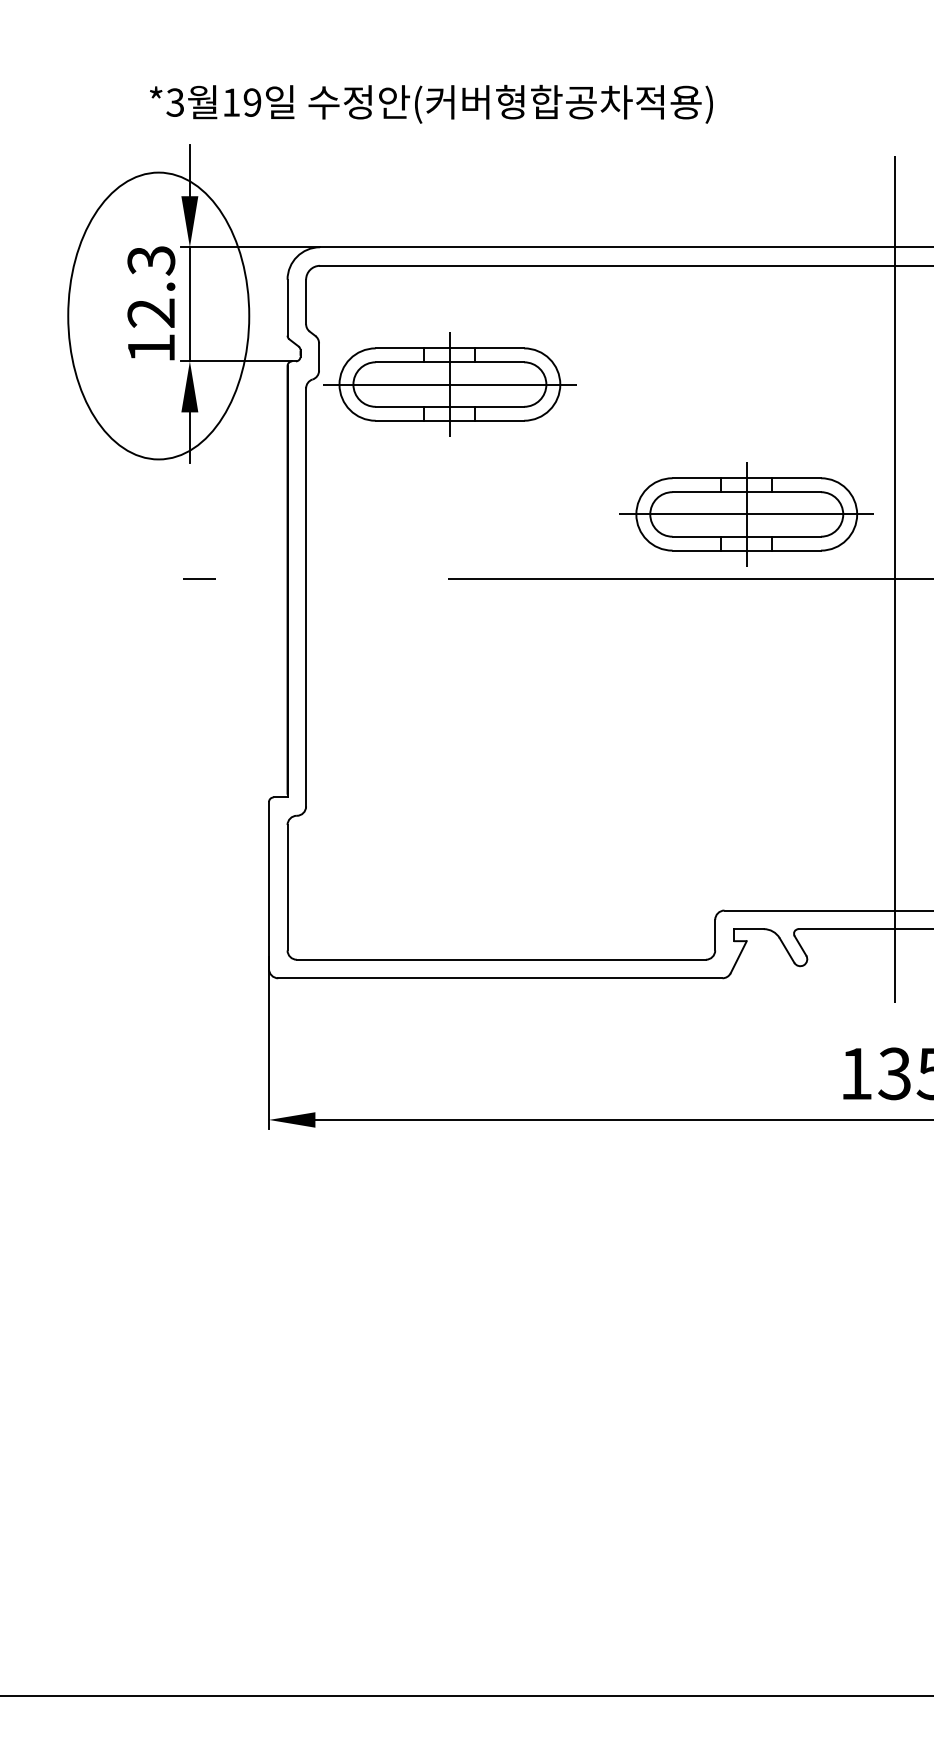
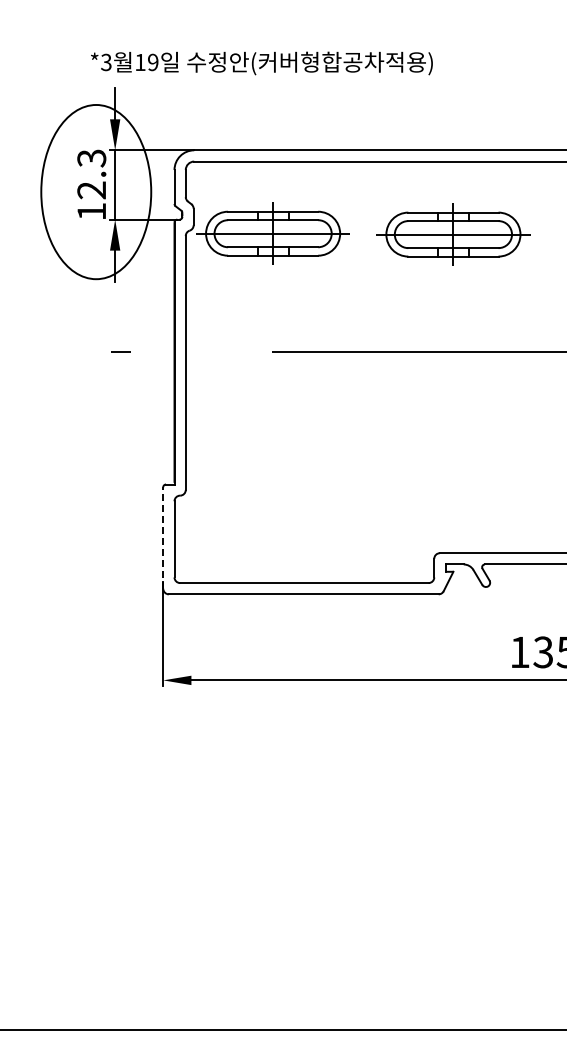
part: (746, 514) -> (453, 234), moved
line: (895, 578) -> (543, 351), removed
line: (269, 886) -> (163, 538), solid -> dashed

